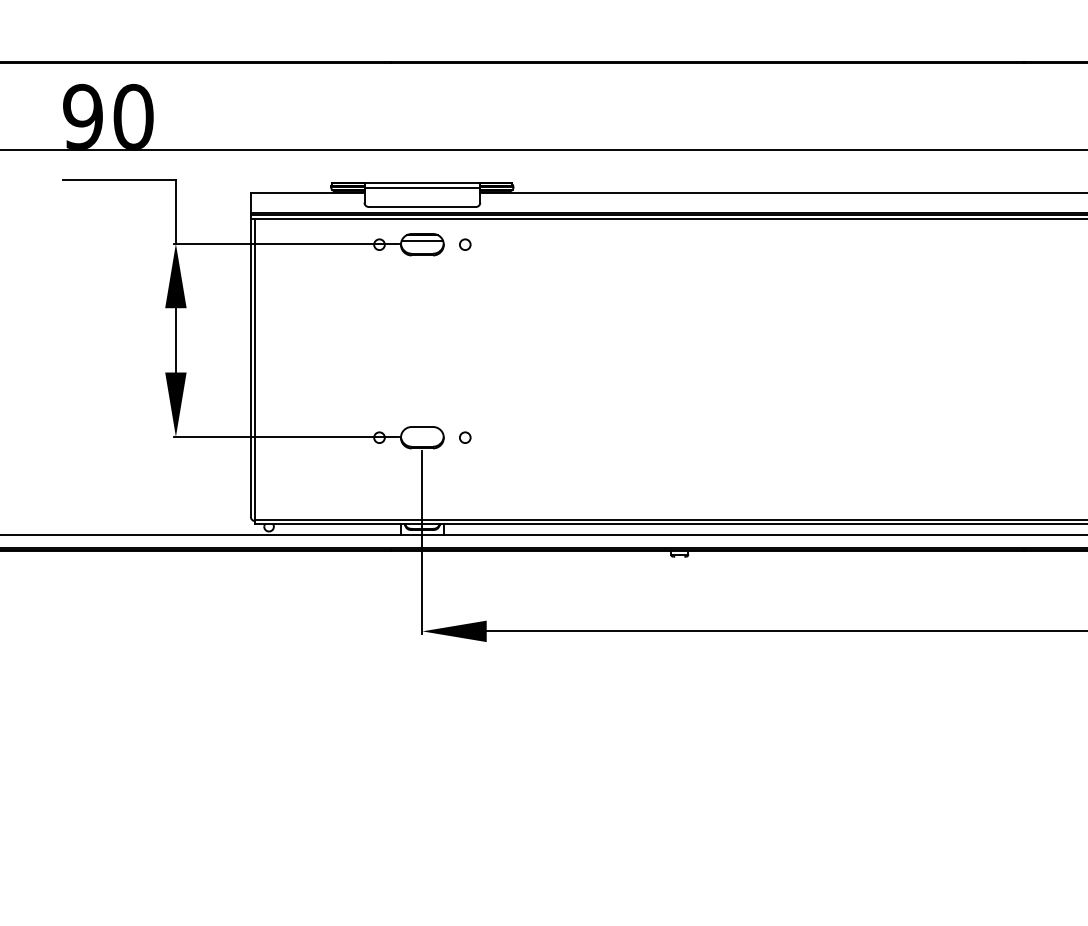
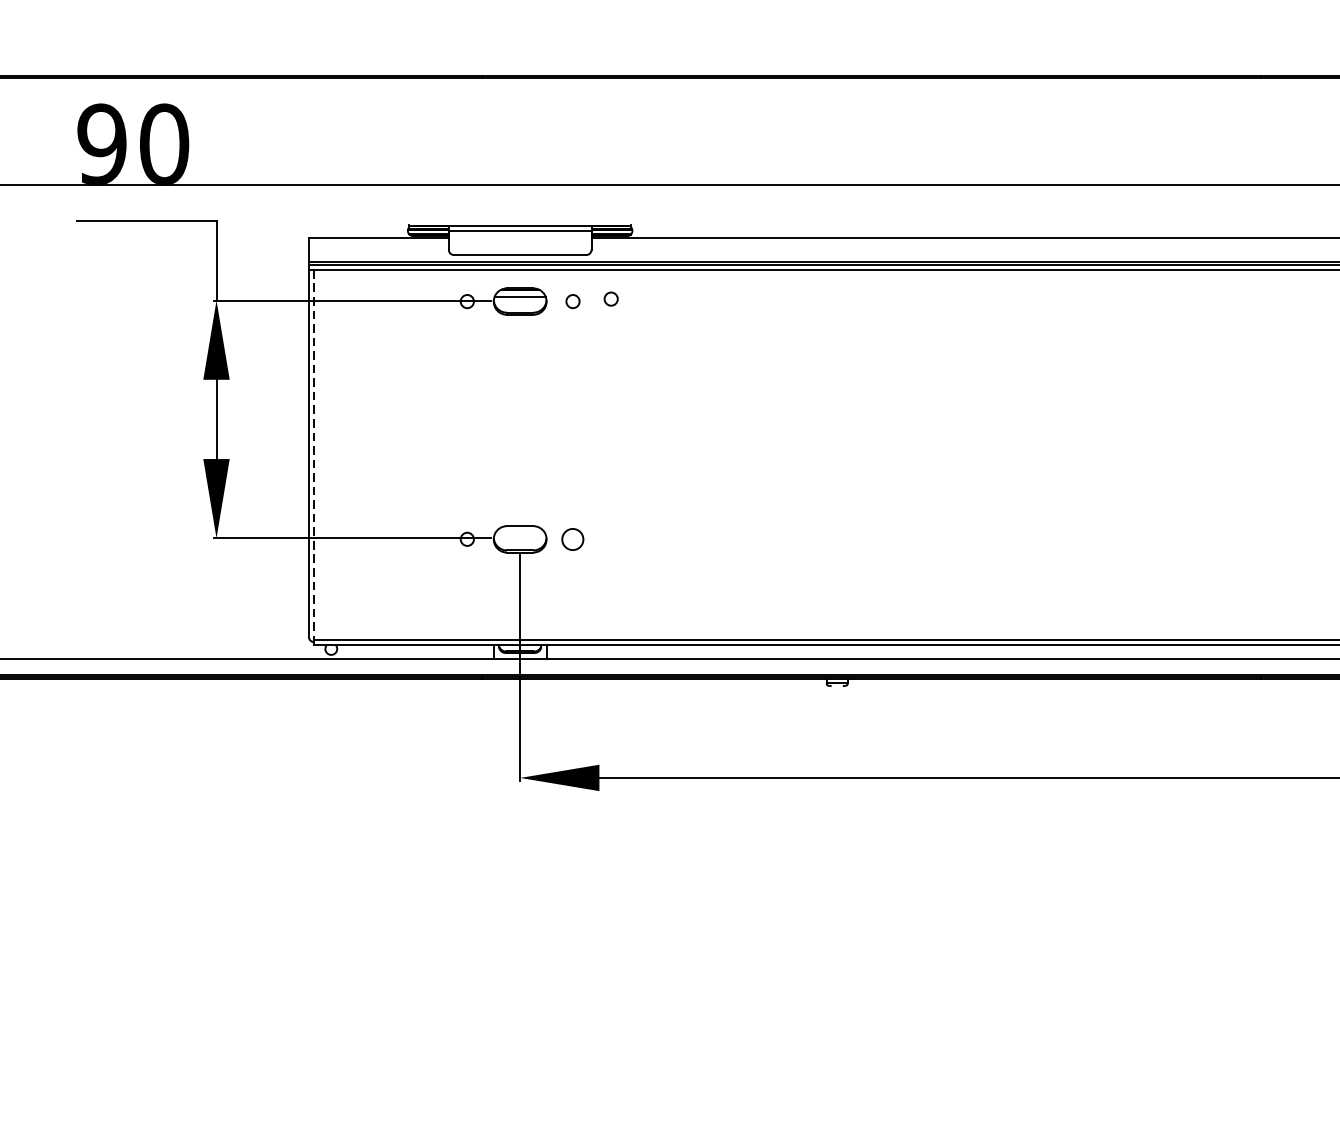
circle: (496, 242) -> (611, 298), added
line: (255, 369) -> (314, 455), solid -> dashed
circle: (465, 437) -> (573, 539), size x1.6

